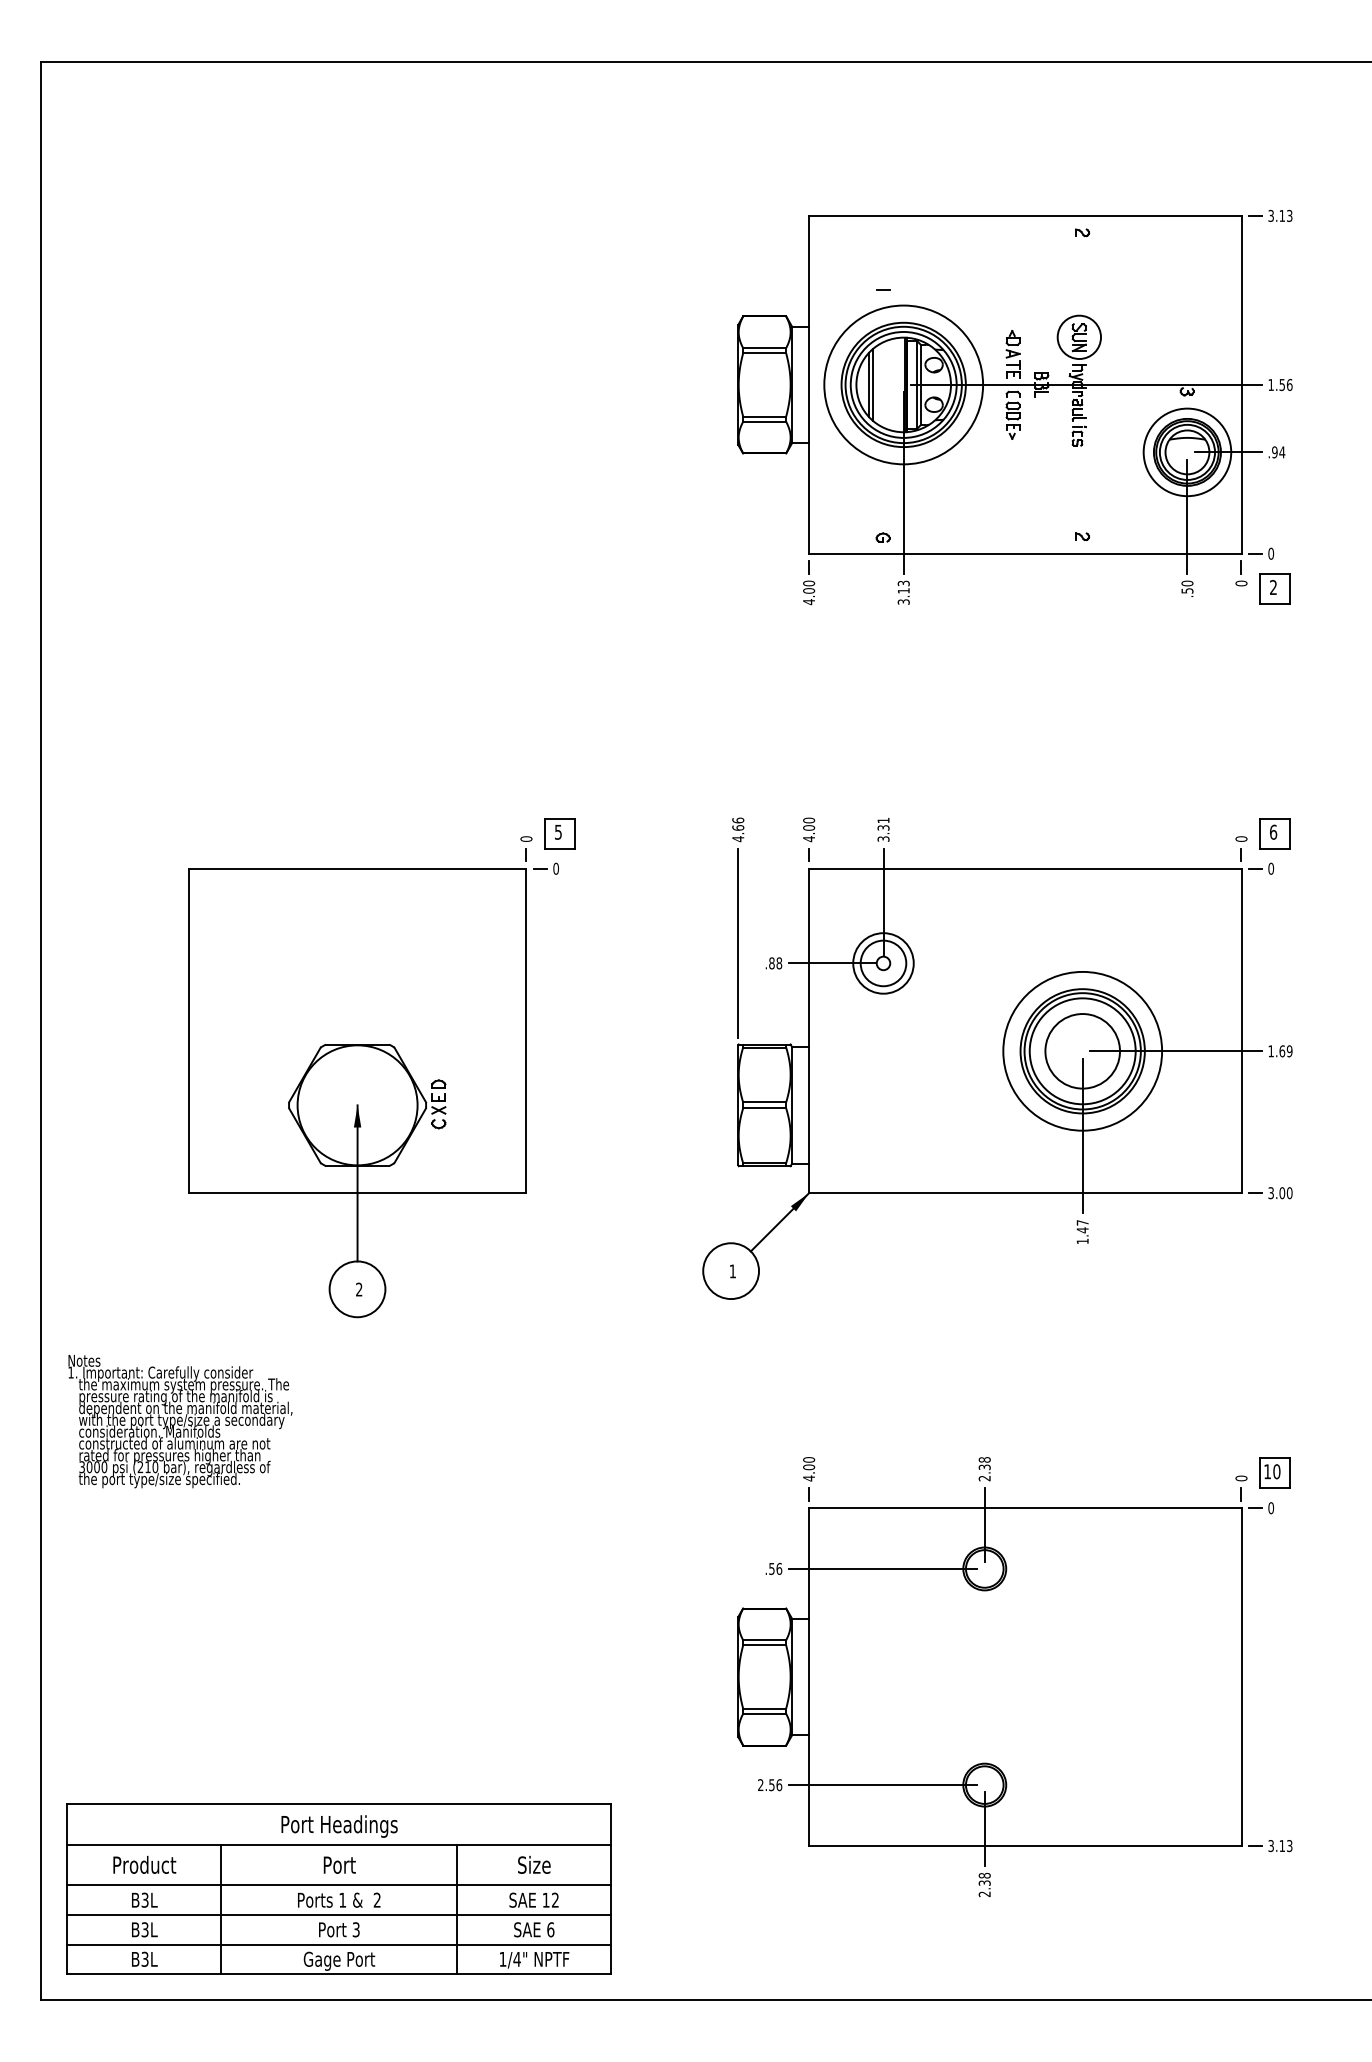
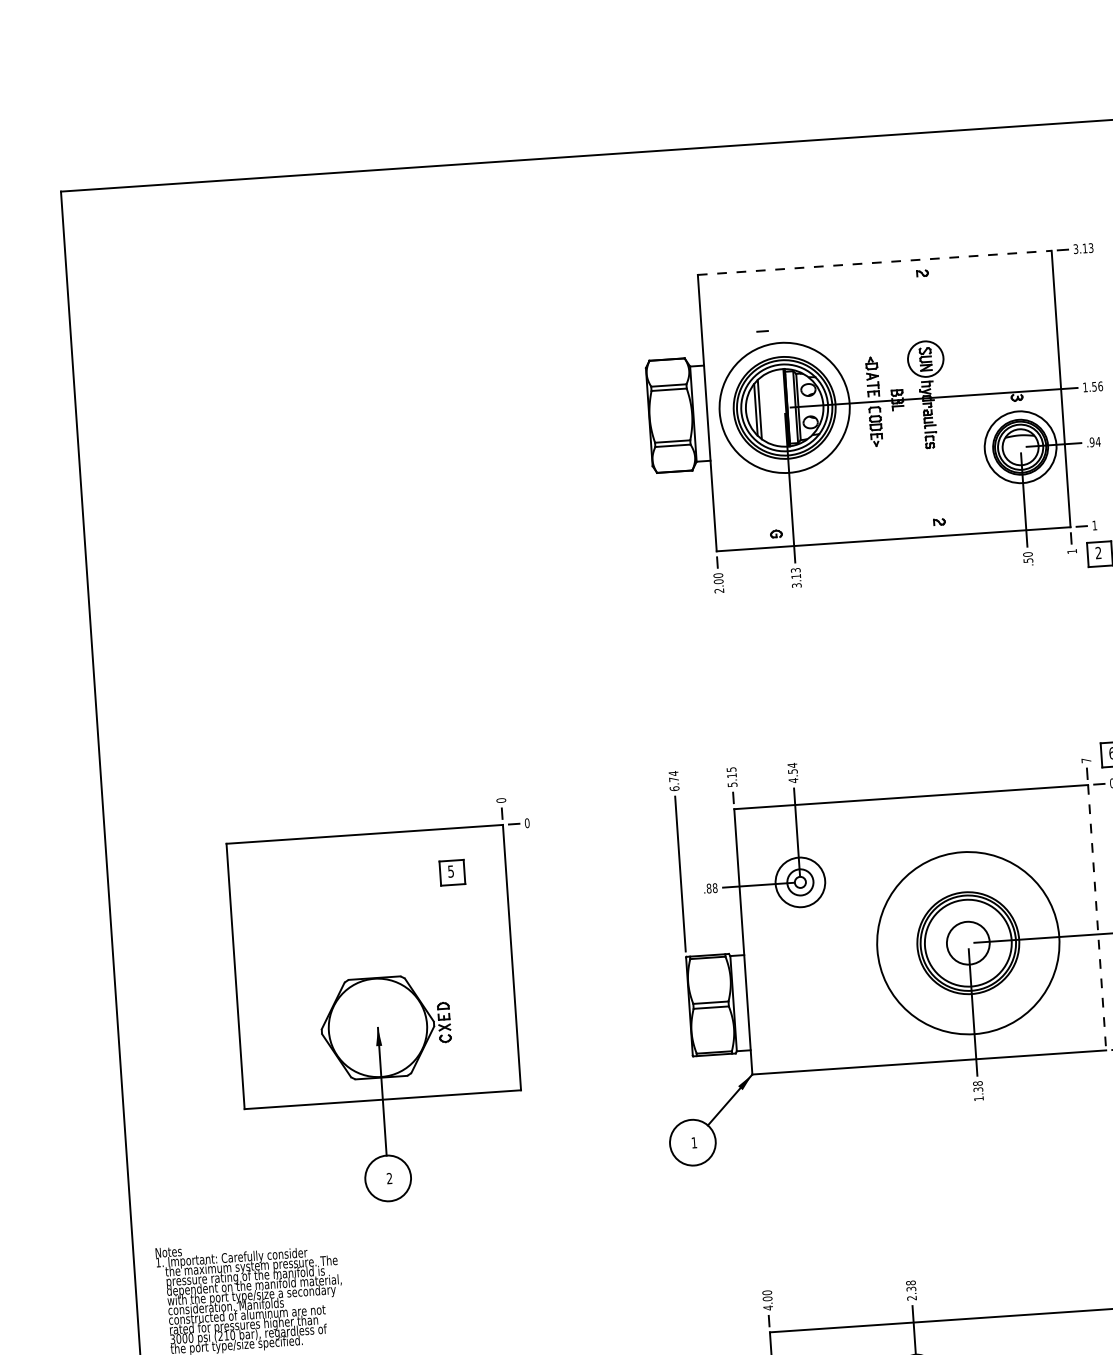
line: (1025, 216) -> (874, 263), solid -> dashed
text: (1271, 553) -> (1095, 525), 0 -> 1
text: (1241, 583) -> (1072, 551), 0 -> 1
text: (808, 602) -> (718, 591), 4.00 -> 2.00
text: (738, 829) -> (674, 780), 4.66 -> 6.74
text: (809, 829) -> (732, 776), 4.00 -> 5.15
text: (883, 829) -> (792, 772), 3.31 -> 4.54
part: (559, 833) -> (451, 872), moved
text: (1241, 838) -> (1086, 760), 0 -> 7
circle: (883, 963) -> (800, 882), size x0.7
line: (1241, 1031) -> (1097, 918), solid -> dashed
circle: (1082, 1050) -> (968, 942), size x1.4
circle: (1082, 1051) -> (968, 943), size x0.7
text: (1082, 1226) -> (977, 1086), 1.47 -> 1.38

